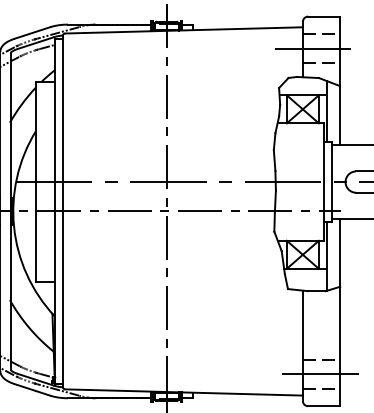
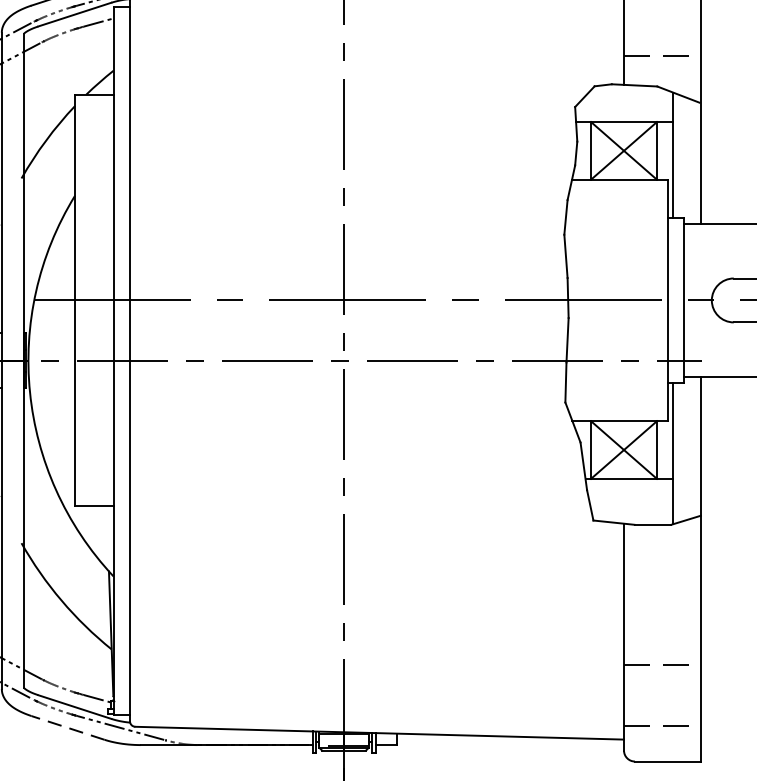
line: (315, 48) -> (650, 25), removed
line: (322, 374) -> (664, 696), removed
line: (32, 389) -> (67, 727), solid -> dashed

